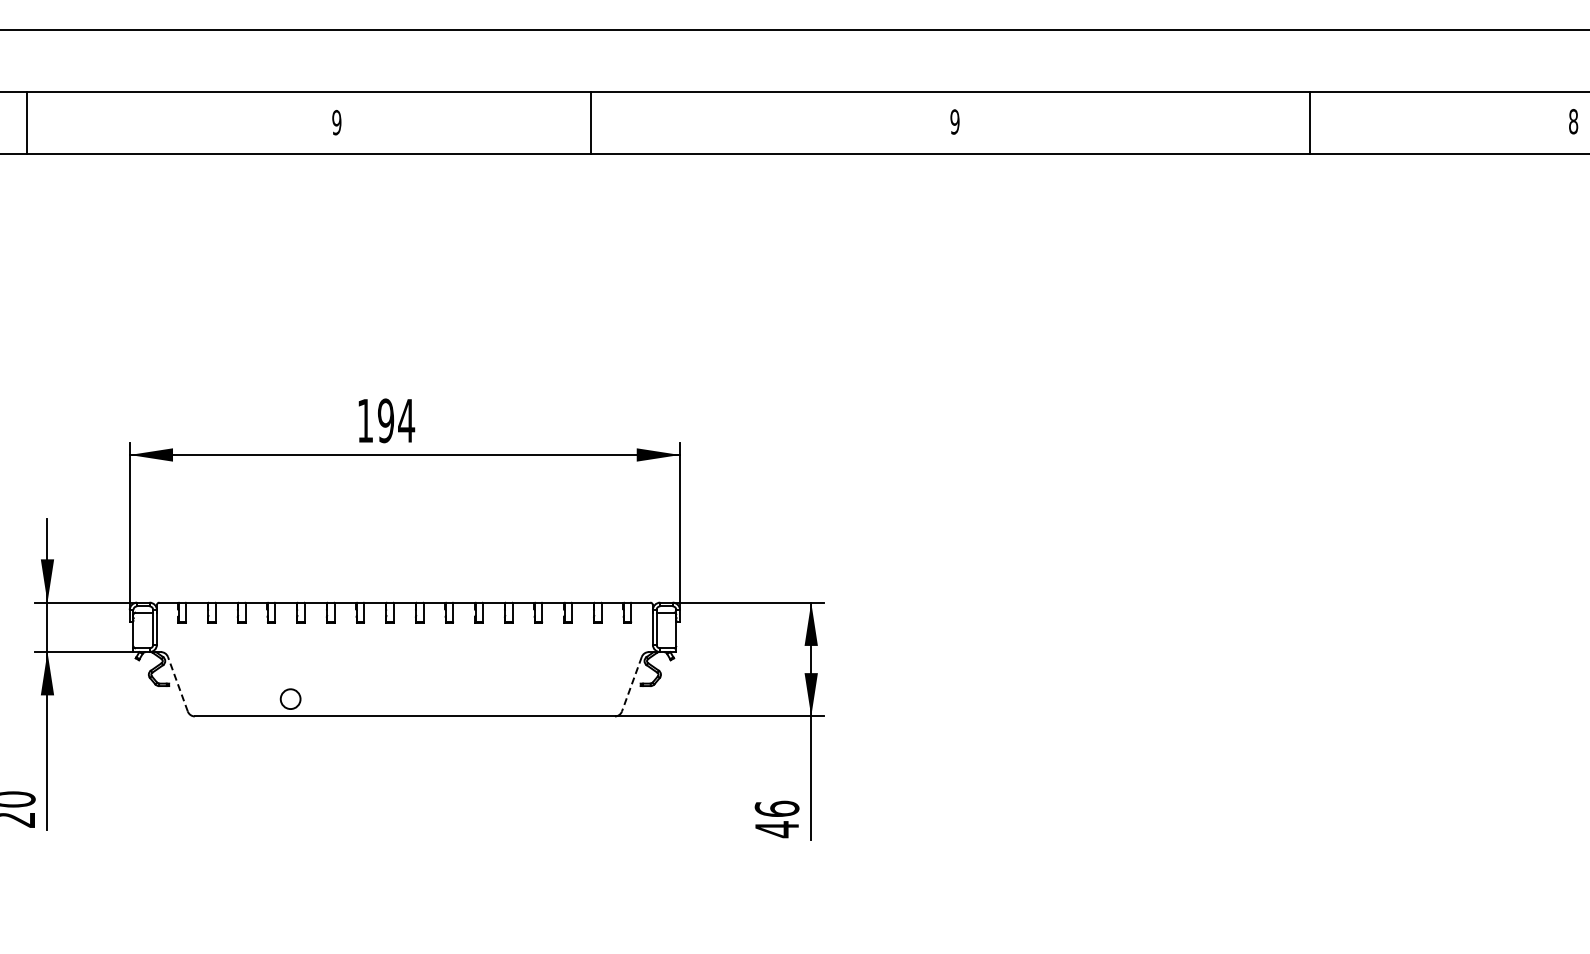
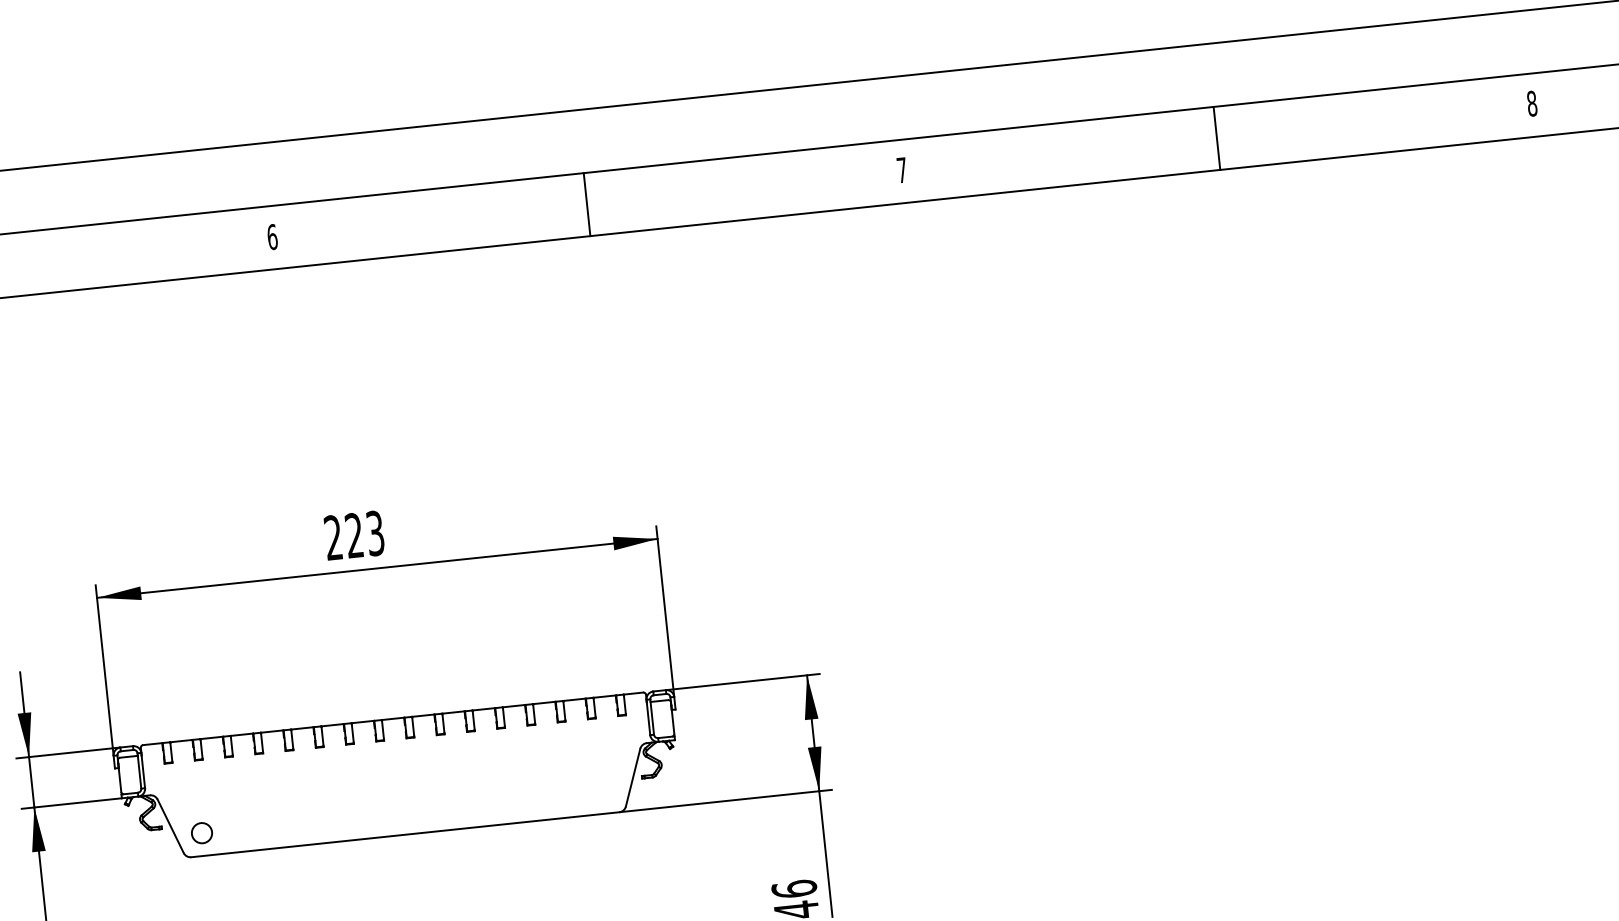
text: (954, 121) -> (901, 169), 9 -> 7
text: (336, 122) -> (272, 237), 9 -> 6
line: (590, 123) -> (586, 204), moved
line: (1309, 123) -> (1216, 138), moved
text: (386, 420) -> (354, 535), 194 -> 223
line: (177, 683) -> (170, 825), dashed -> solid
line: (631, 684) -> (632, 777), dashed -> solid
circle: (290, 698) -> (201, 832), moved

